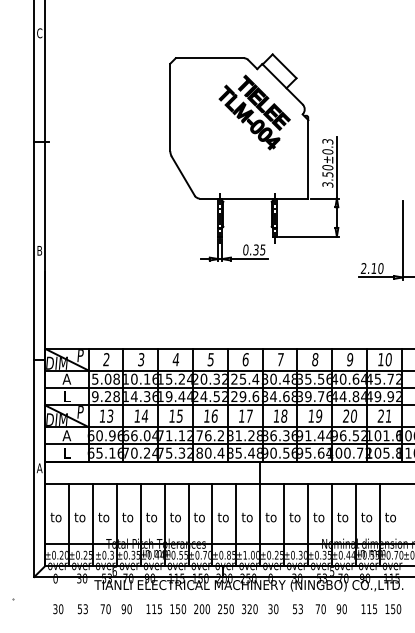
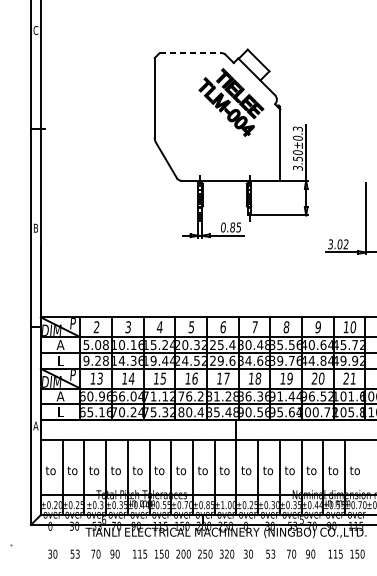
line: (210, 58) -> (191, 53), solid -> dashed
text: (255, 249) -> (232, 227), 0.35 -> 0.85
text: (372, 268) -> (338, 244), 2.10 -> 3.02

